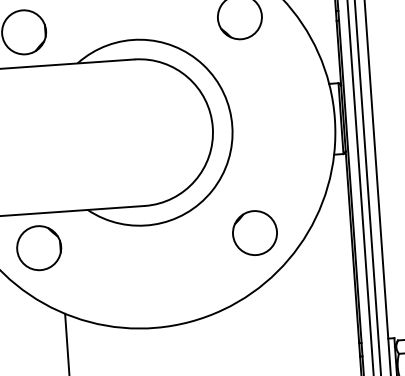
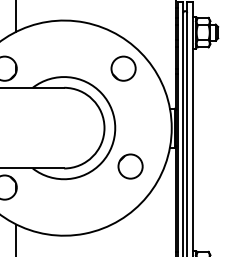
circle: (254, 232) -> (130, 166), moved

